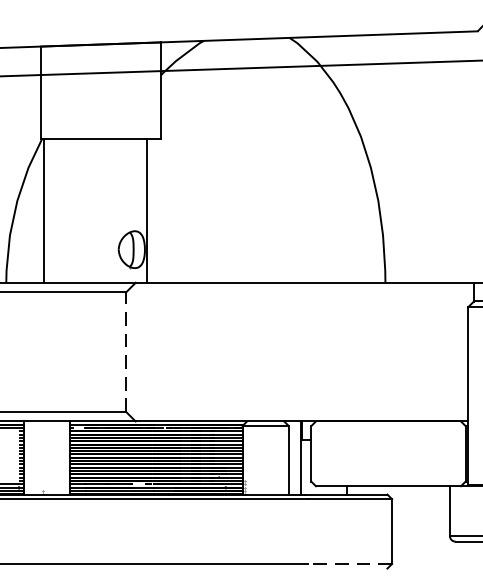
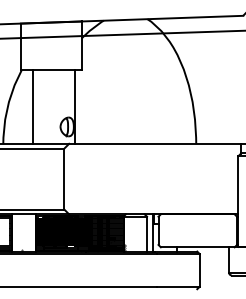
line: (43, 209) -> (32, 106), moved
line: (126, 352) -> (64, 179), dashed -> solid
line: (348, 563) -> (177, 286), dashed -> solid

